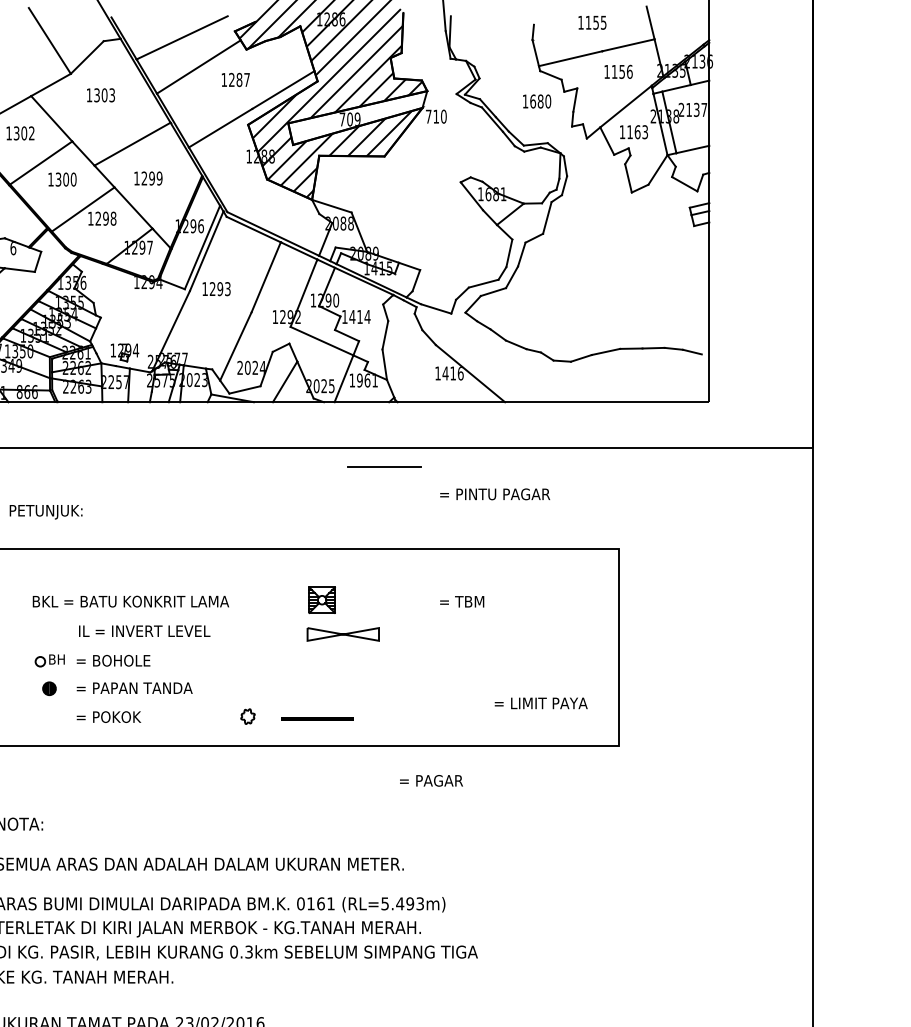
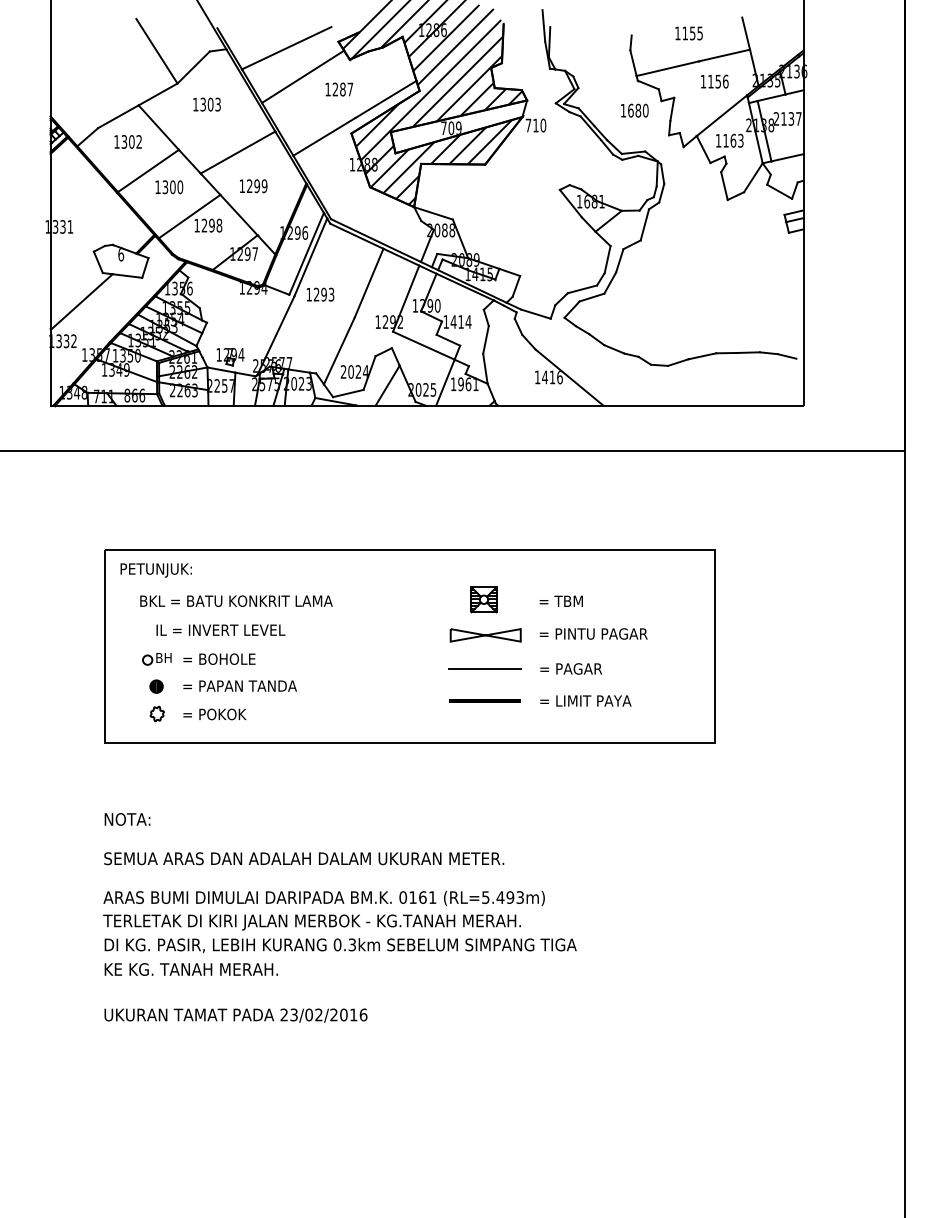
line: (383, 466) -> (484, 668), moved
text: (494, 493) -> (593, 633), moved
text: (45, 512) -> (155, 570), moved
part: (321, 599) -> (483, 599), moved
text: (144, 630) -> (220, 629), moved
part: (343, 634) -> (485, 635), moved
text: (540, 702) -> (585, 700), moved
part: (247, 716) -> (156, 713), moved
line: (316, 718) -> (484, 700), moved
text: (431, 780) -> (571, 668), moved

